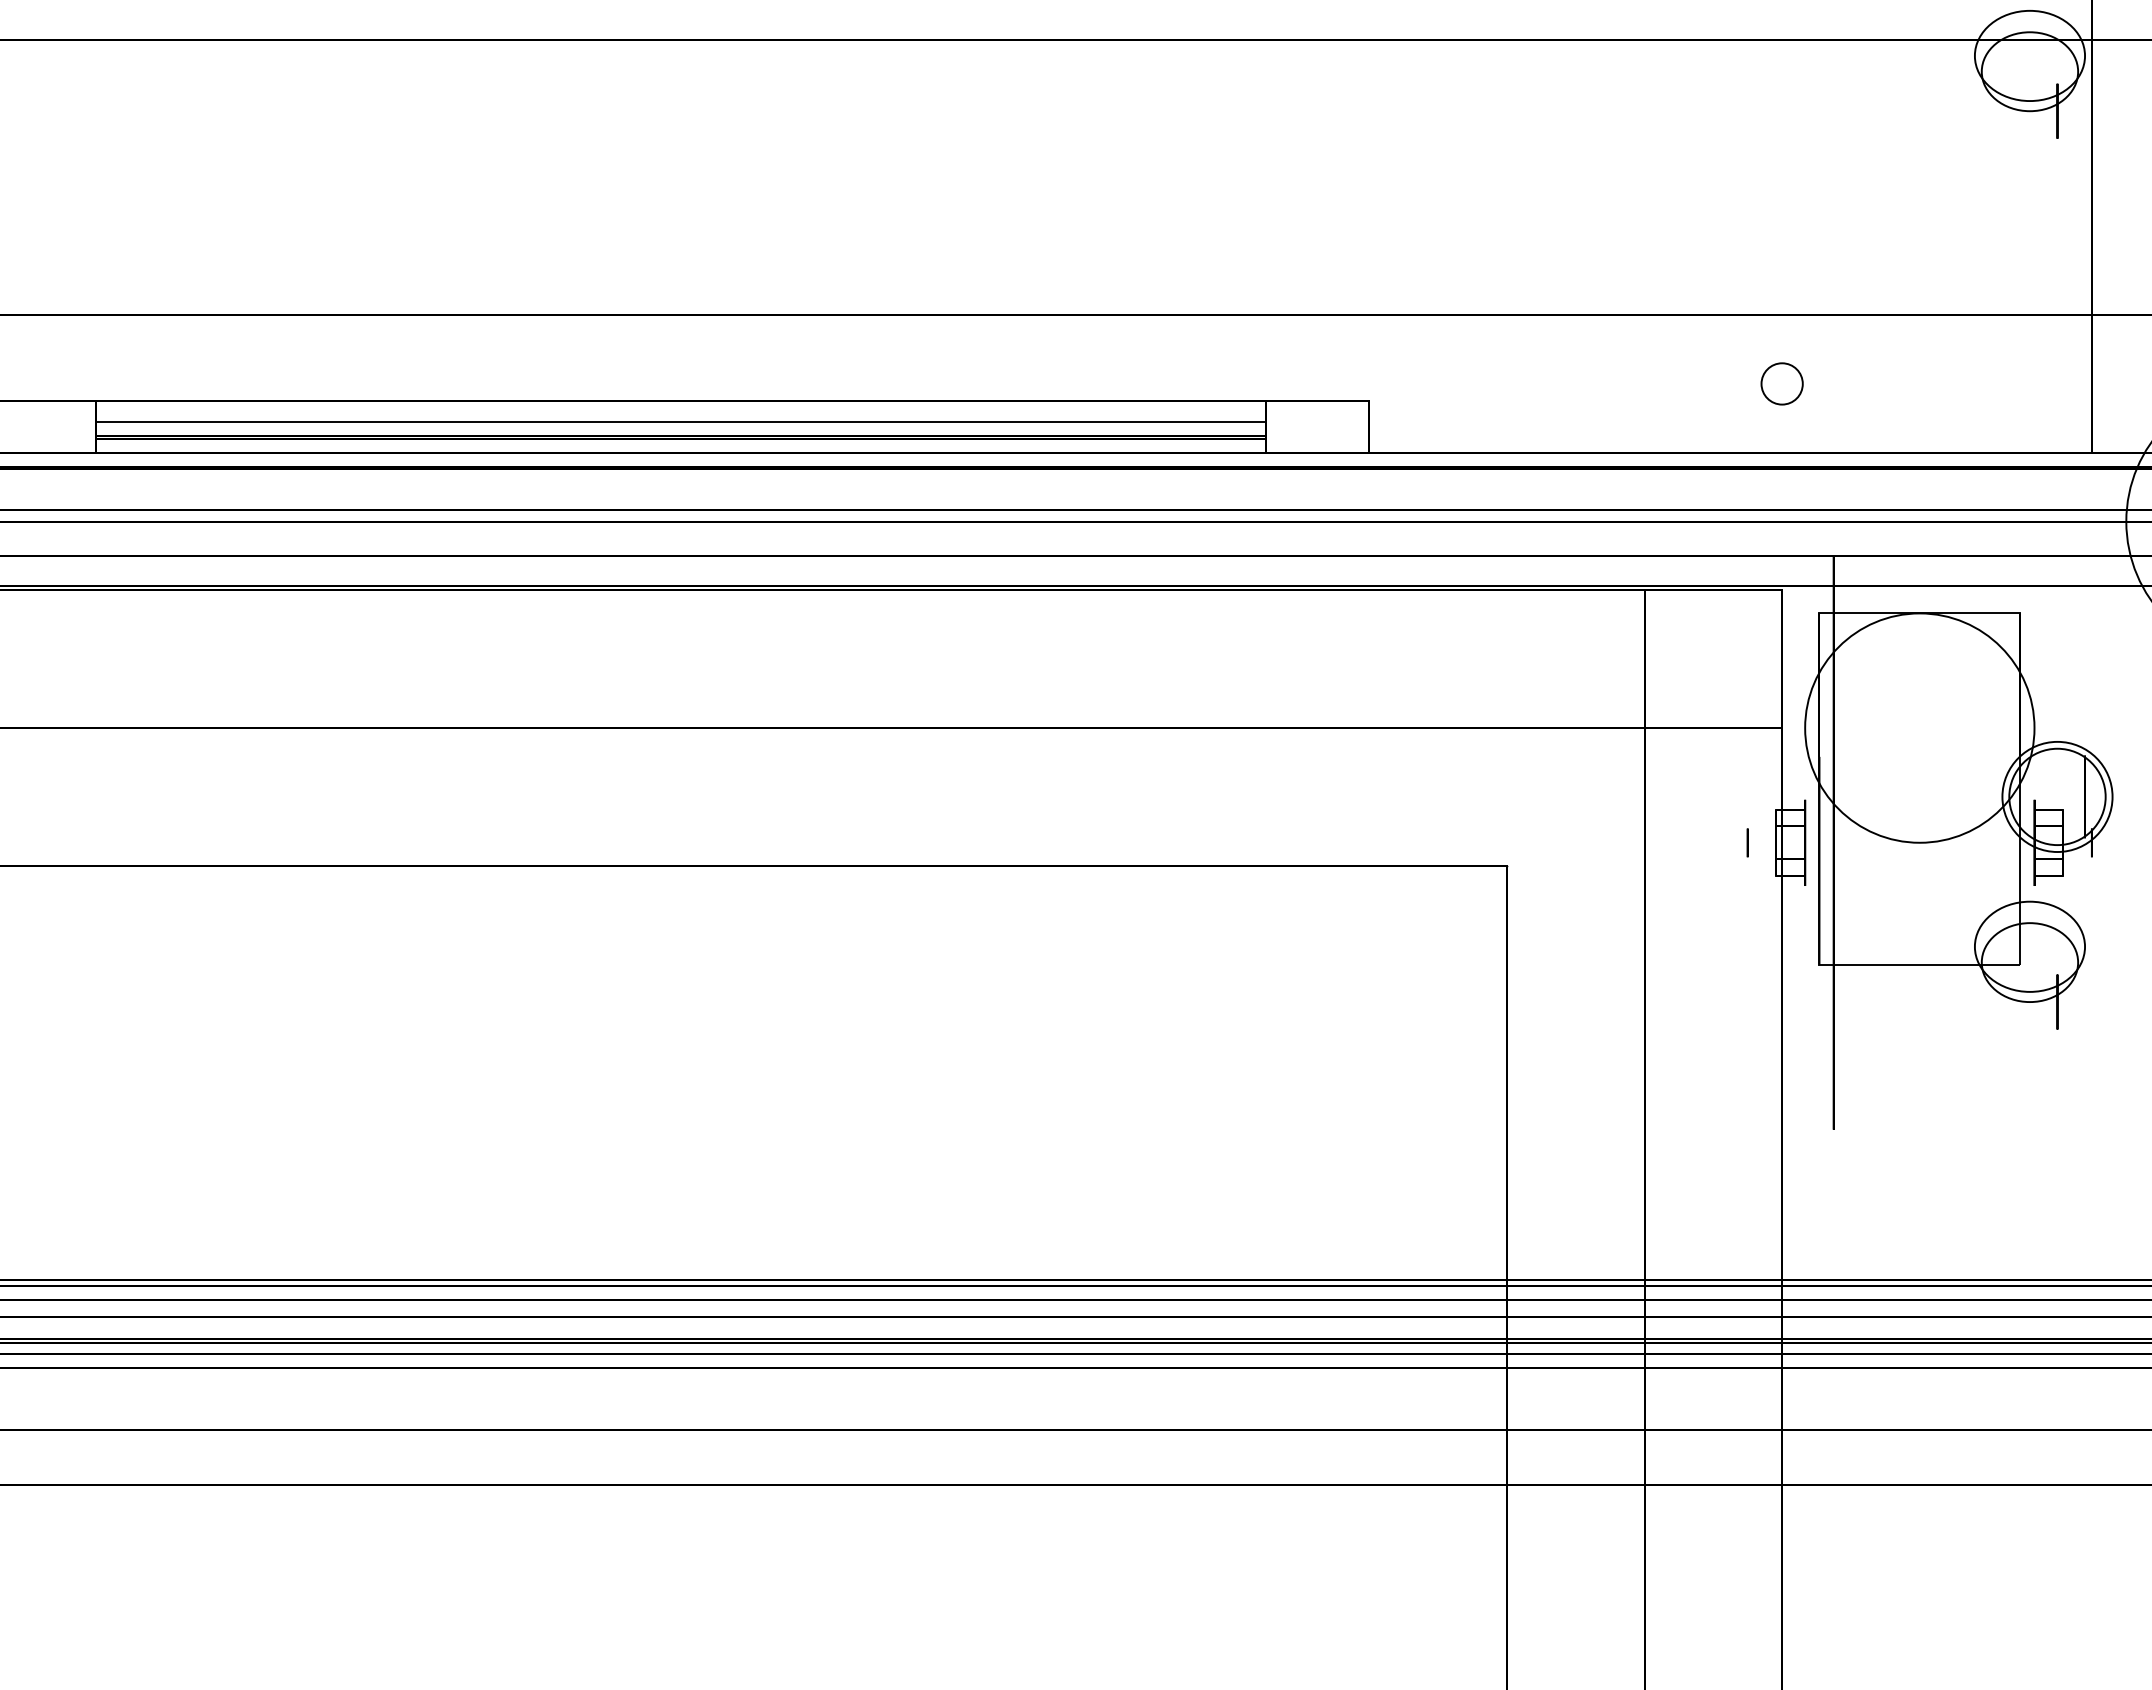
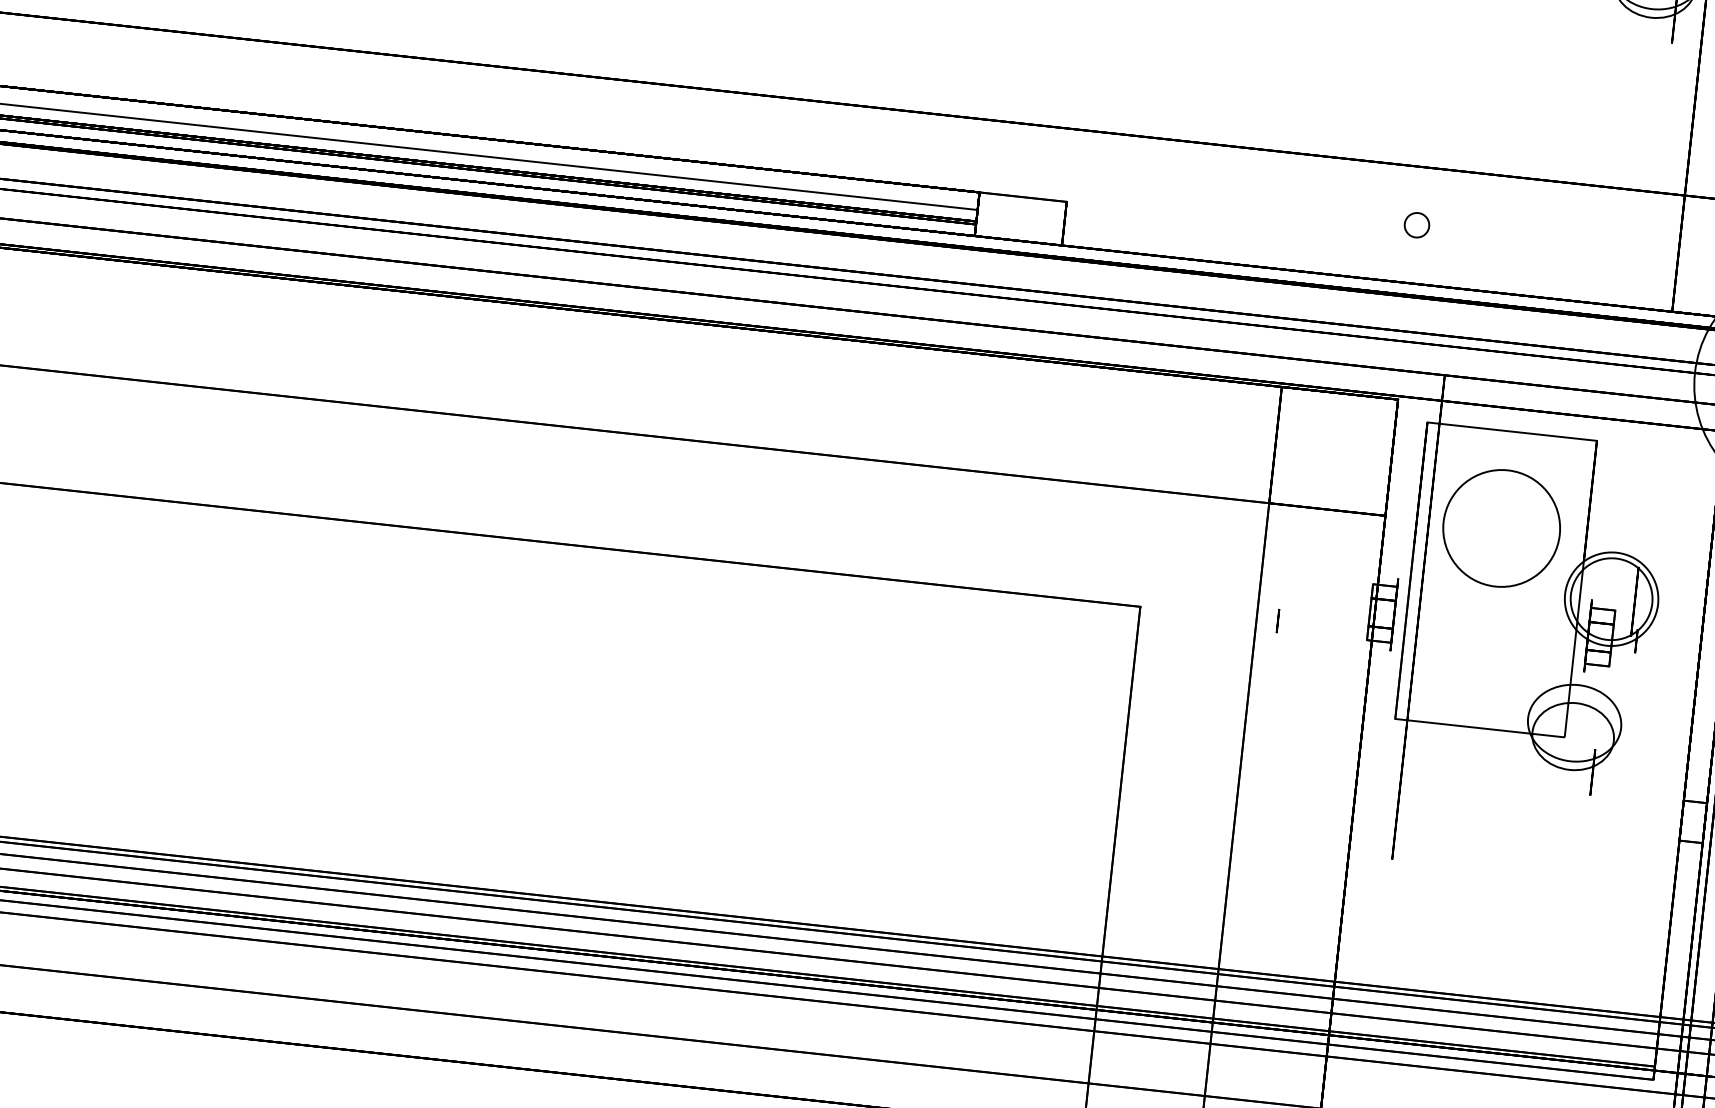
circle: (1781, 383) -> (1416, 224), size x0.7
circle: (1919, 727) -> (1501, 527), size x0.6
circle: (1747, 842) -> (1277, 620), moved

